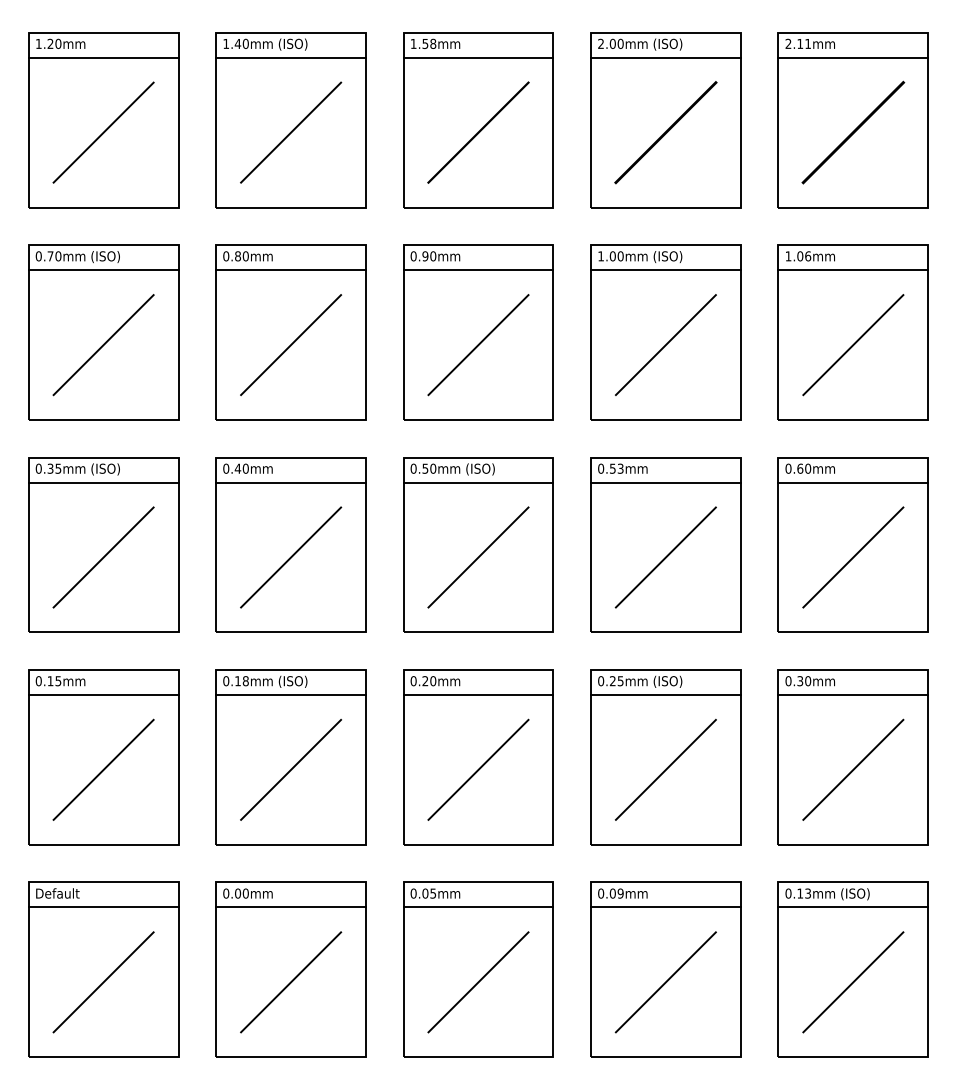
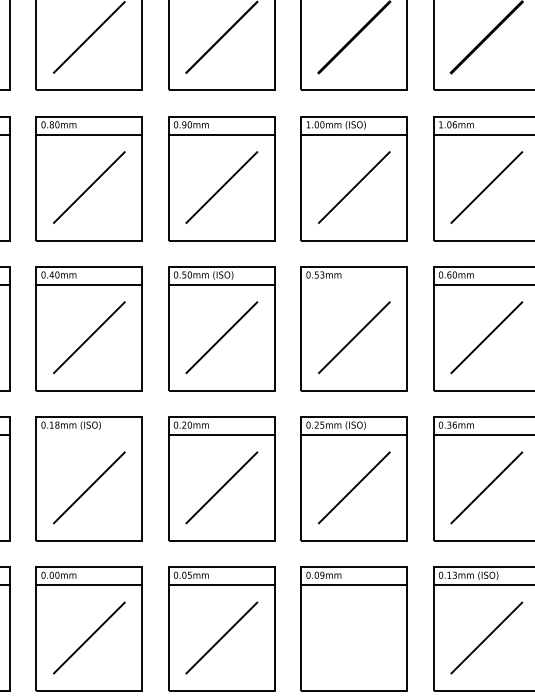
line: (665, 482) -> (354, 284), removed
text: (808, 680) -> (455, 424), 0.30mm -> 0.36mm
line: (291, 694) -> (89, 434), removed
line: (665, 982) -> (354, 638), removed

